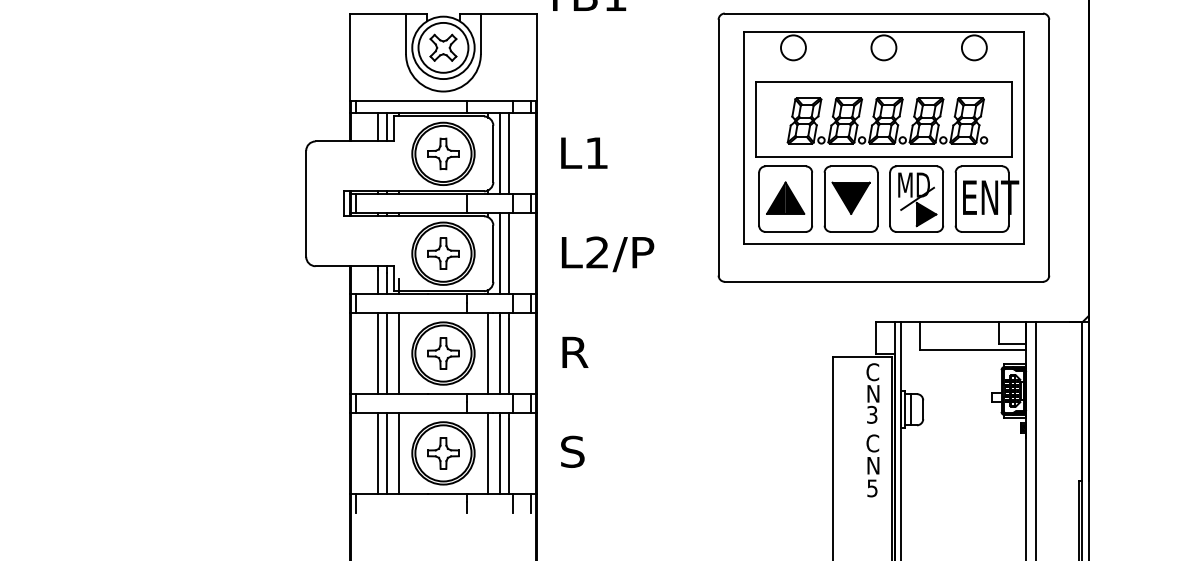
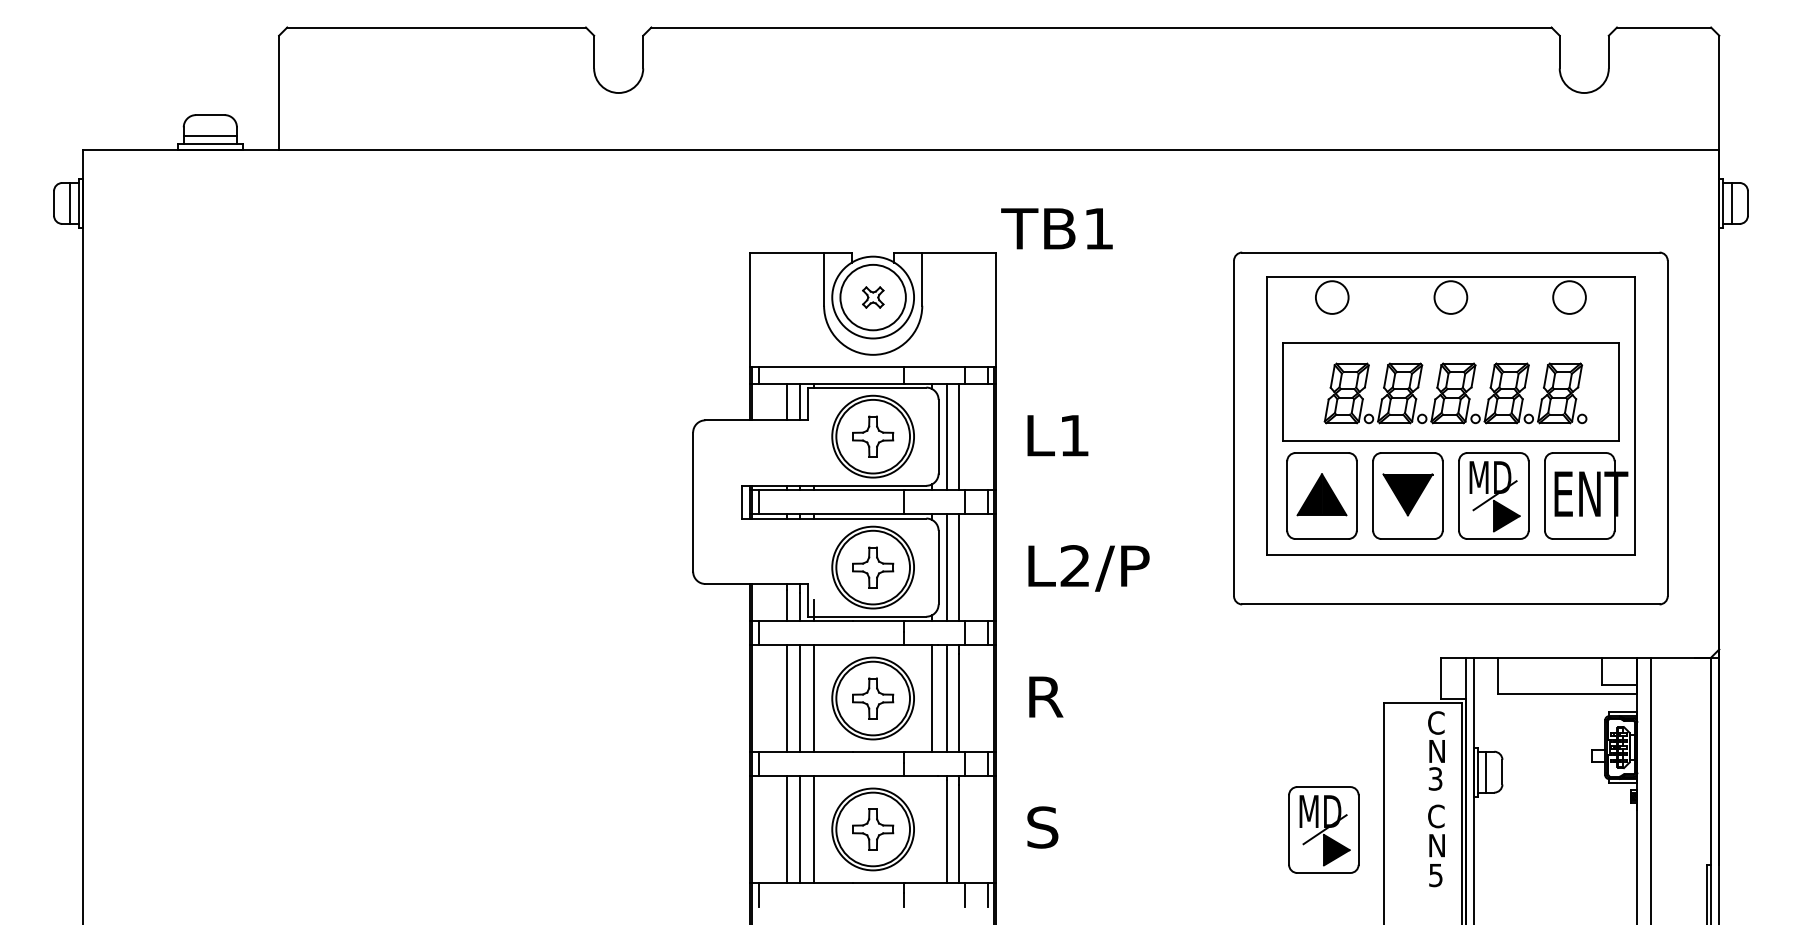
part: (443, 47) -> (873, 297), size x0.6
line: (488, 453) -> (932, 829), removed
part: (786, 453) -> (1323, 829), added

